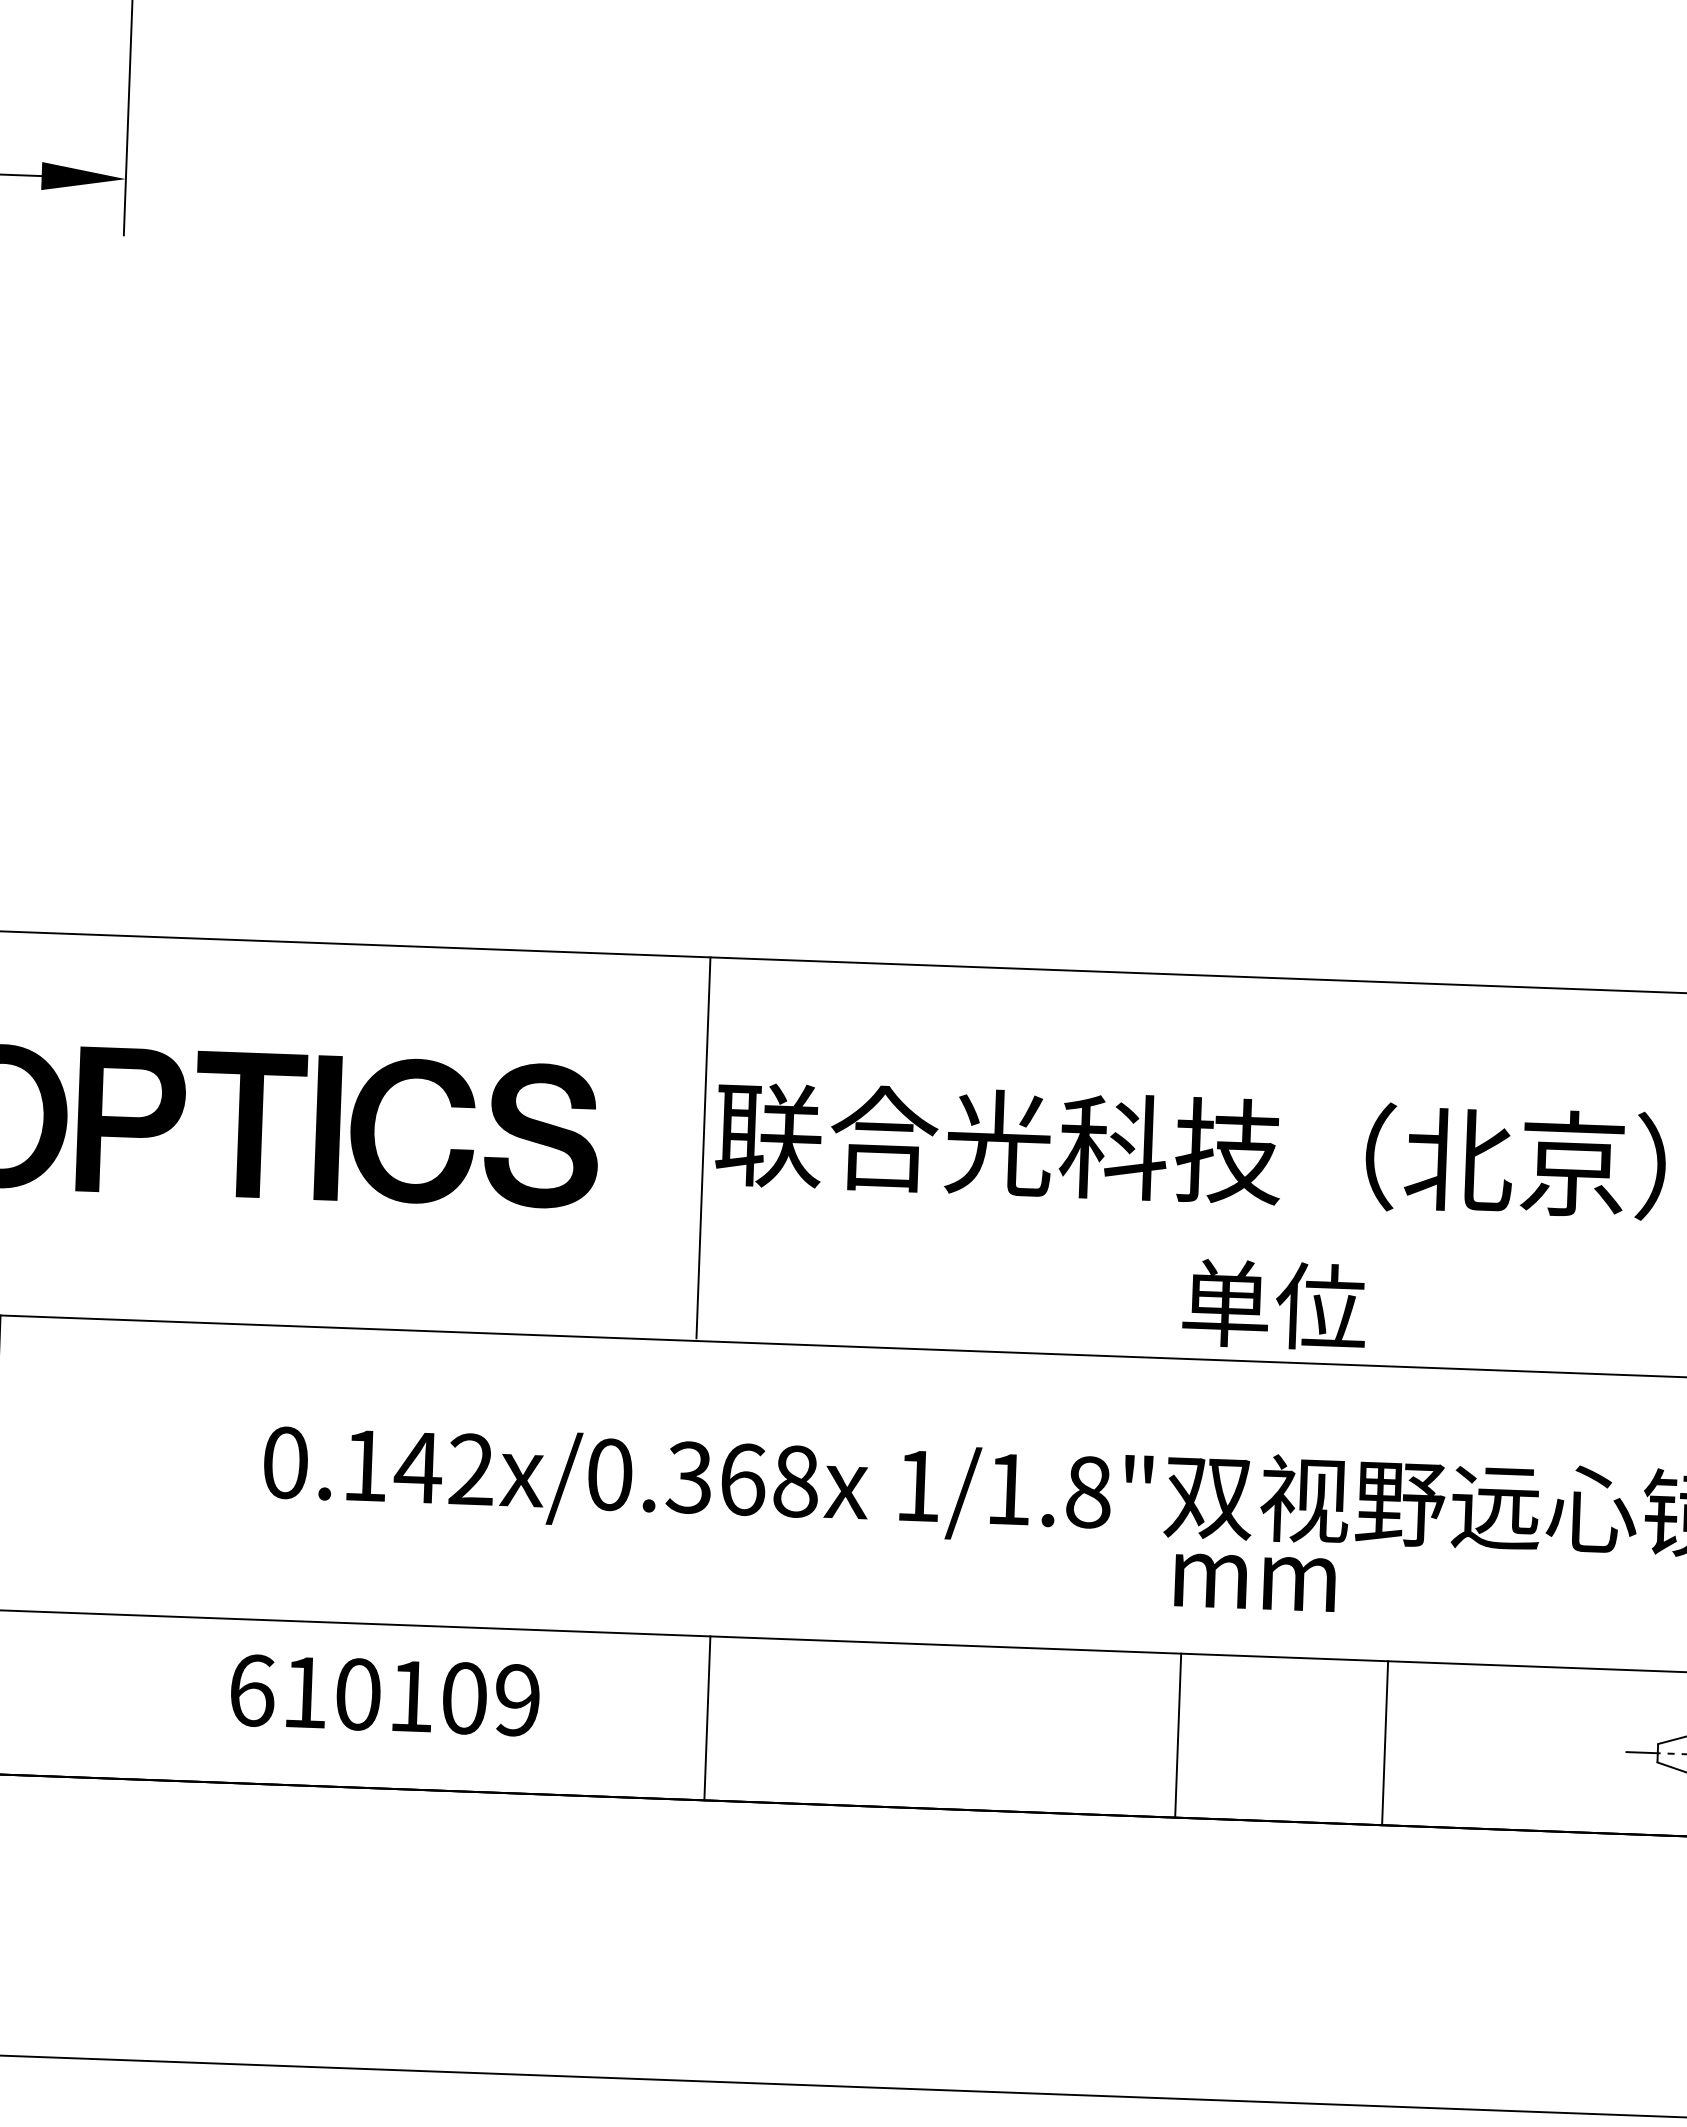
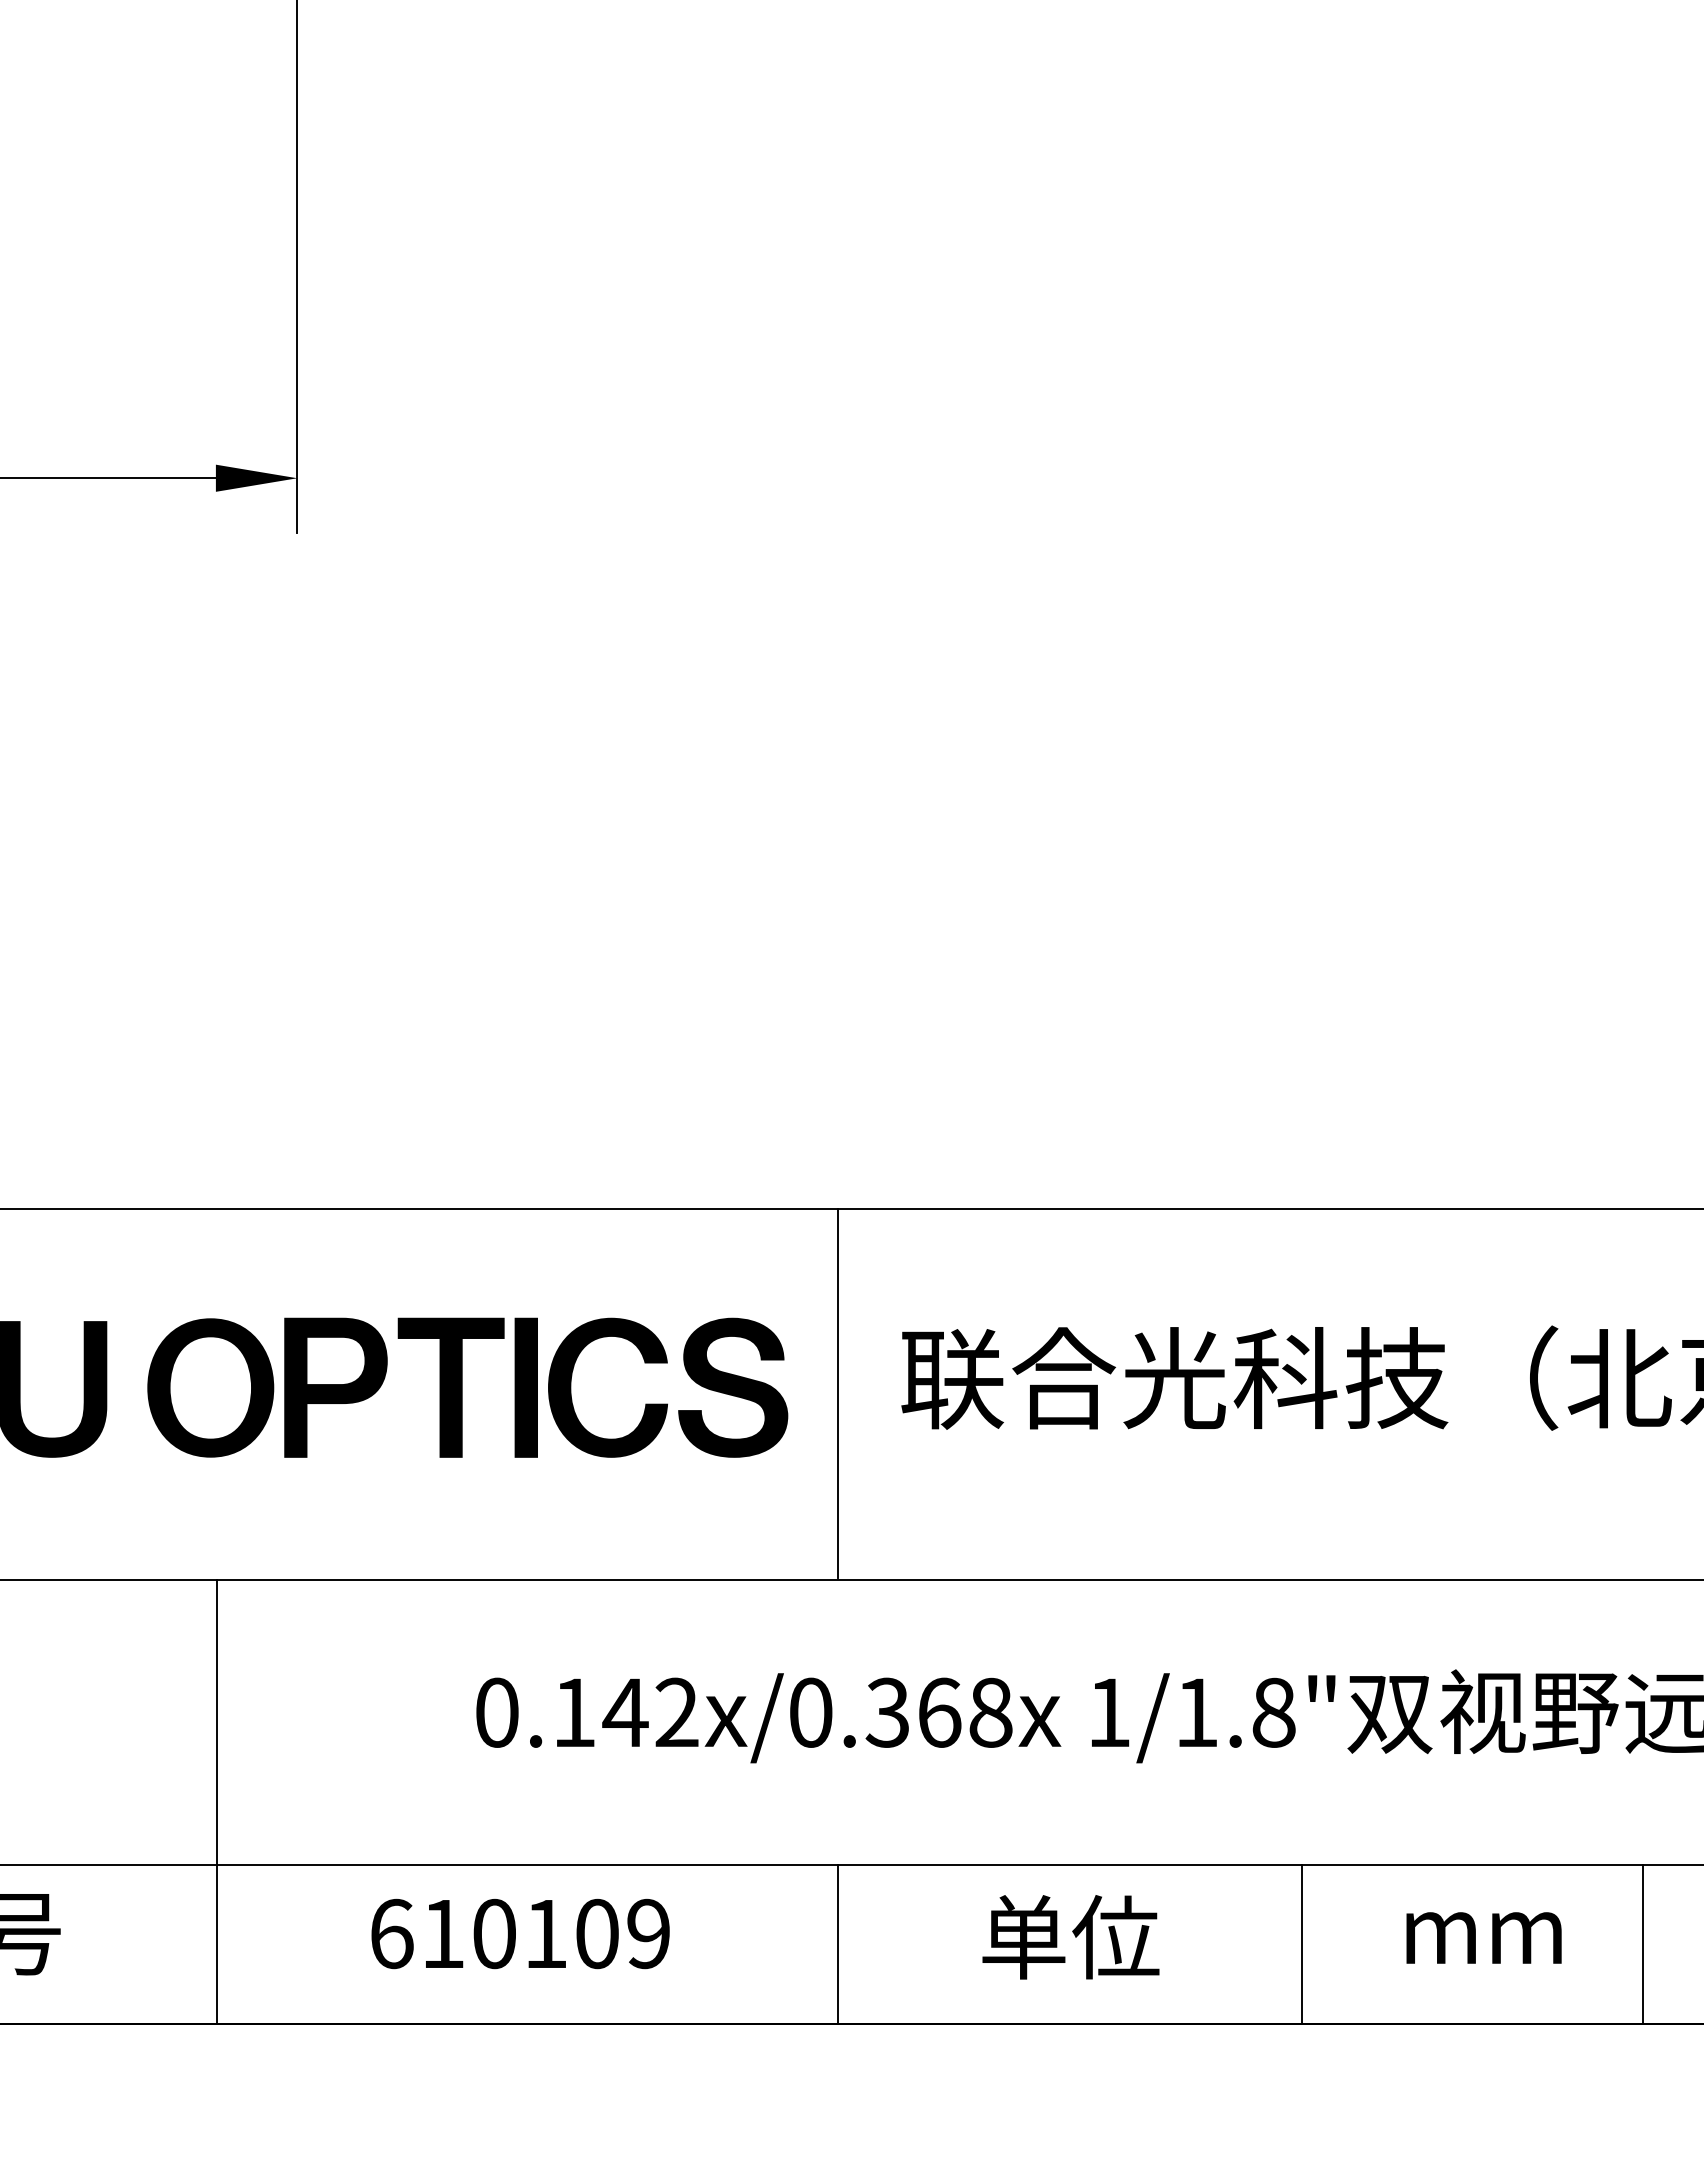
line: (703, 1147) -> (837, 1393), moved
text: (1274, 1305) -> (1070, 1937), moved
text: (1254, 1581) -> (1483, 1937), moved
text: (385, 1694) -> (520, 1933), moved
line: (707, 1718) -> (837, 1944), moved
line: (1178, 1735) -> (1302, 1944), moved
line: (1385, 1743) -> (1643, 1944), moved

